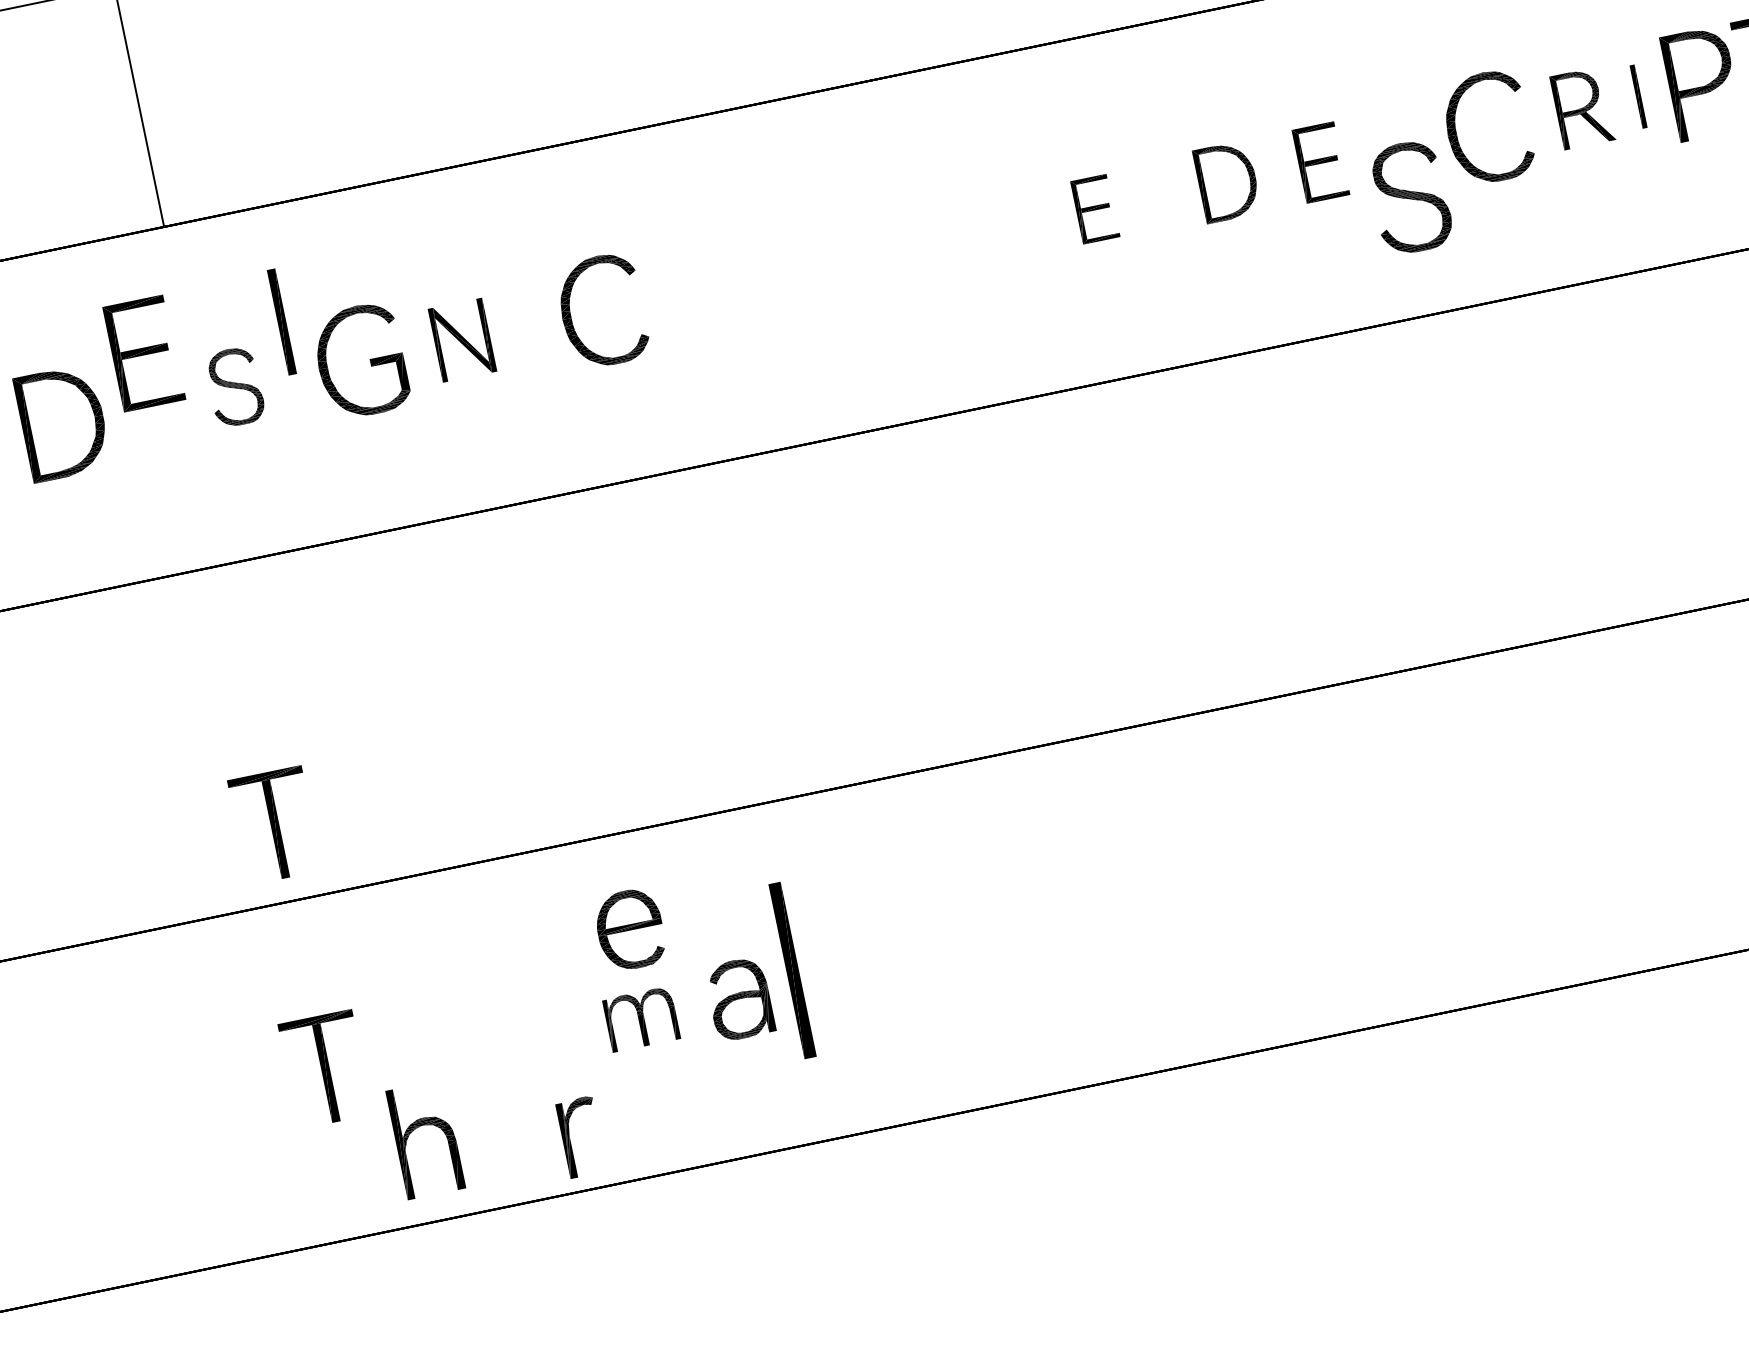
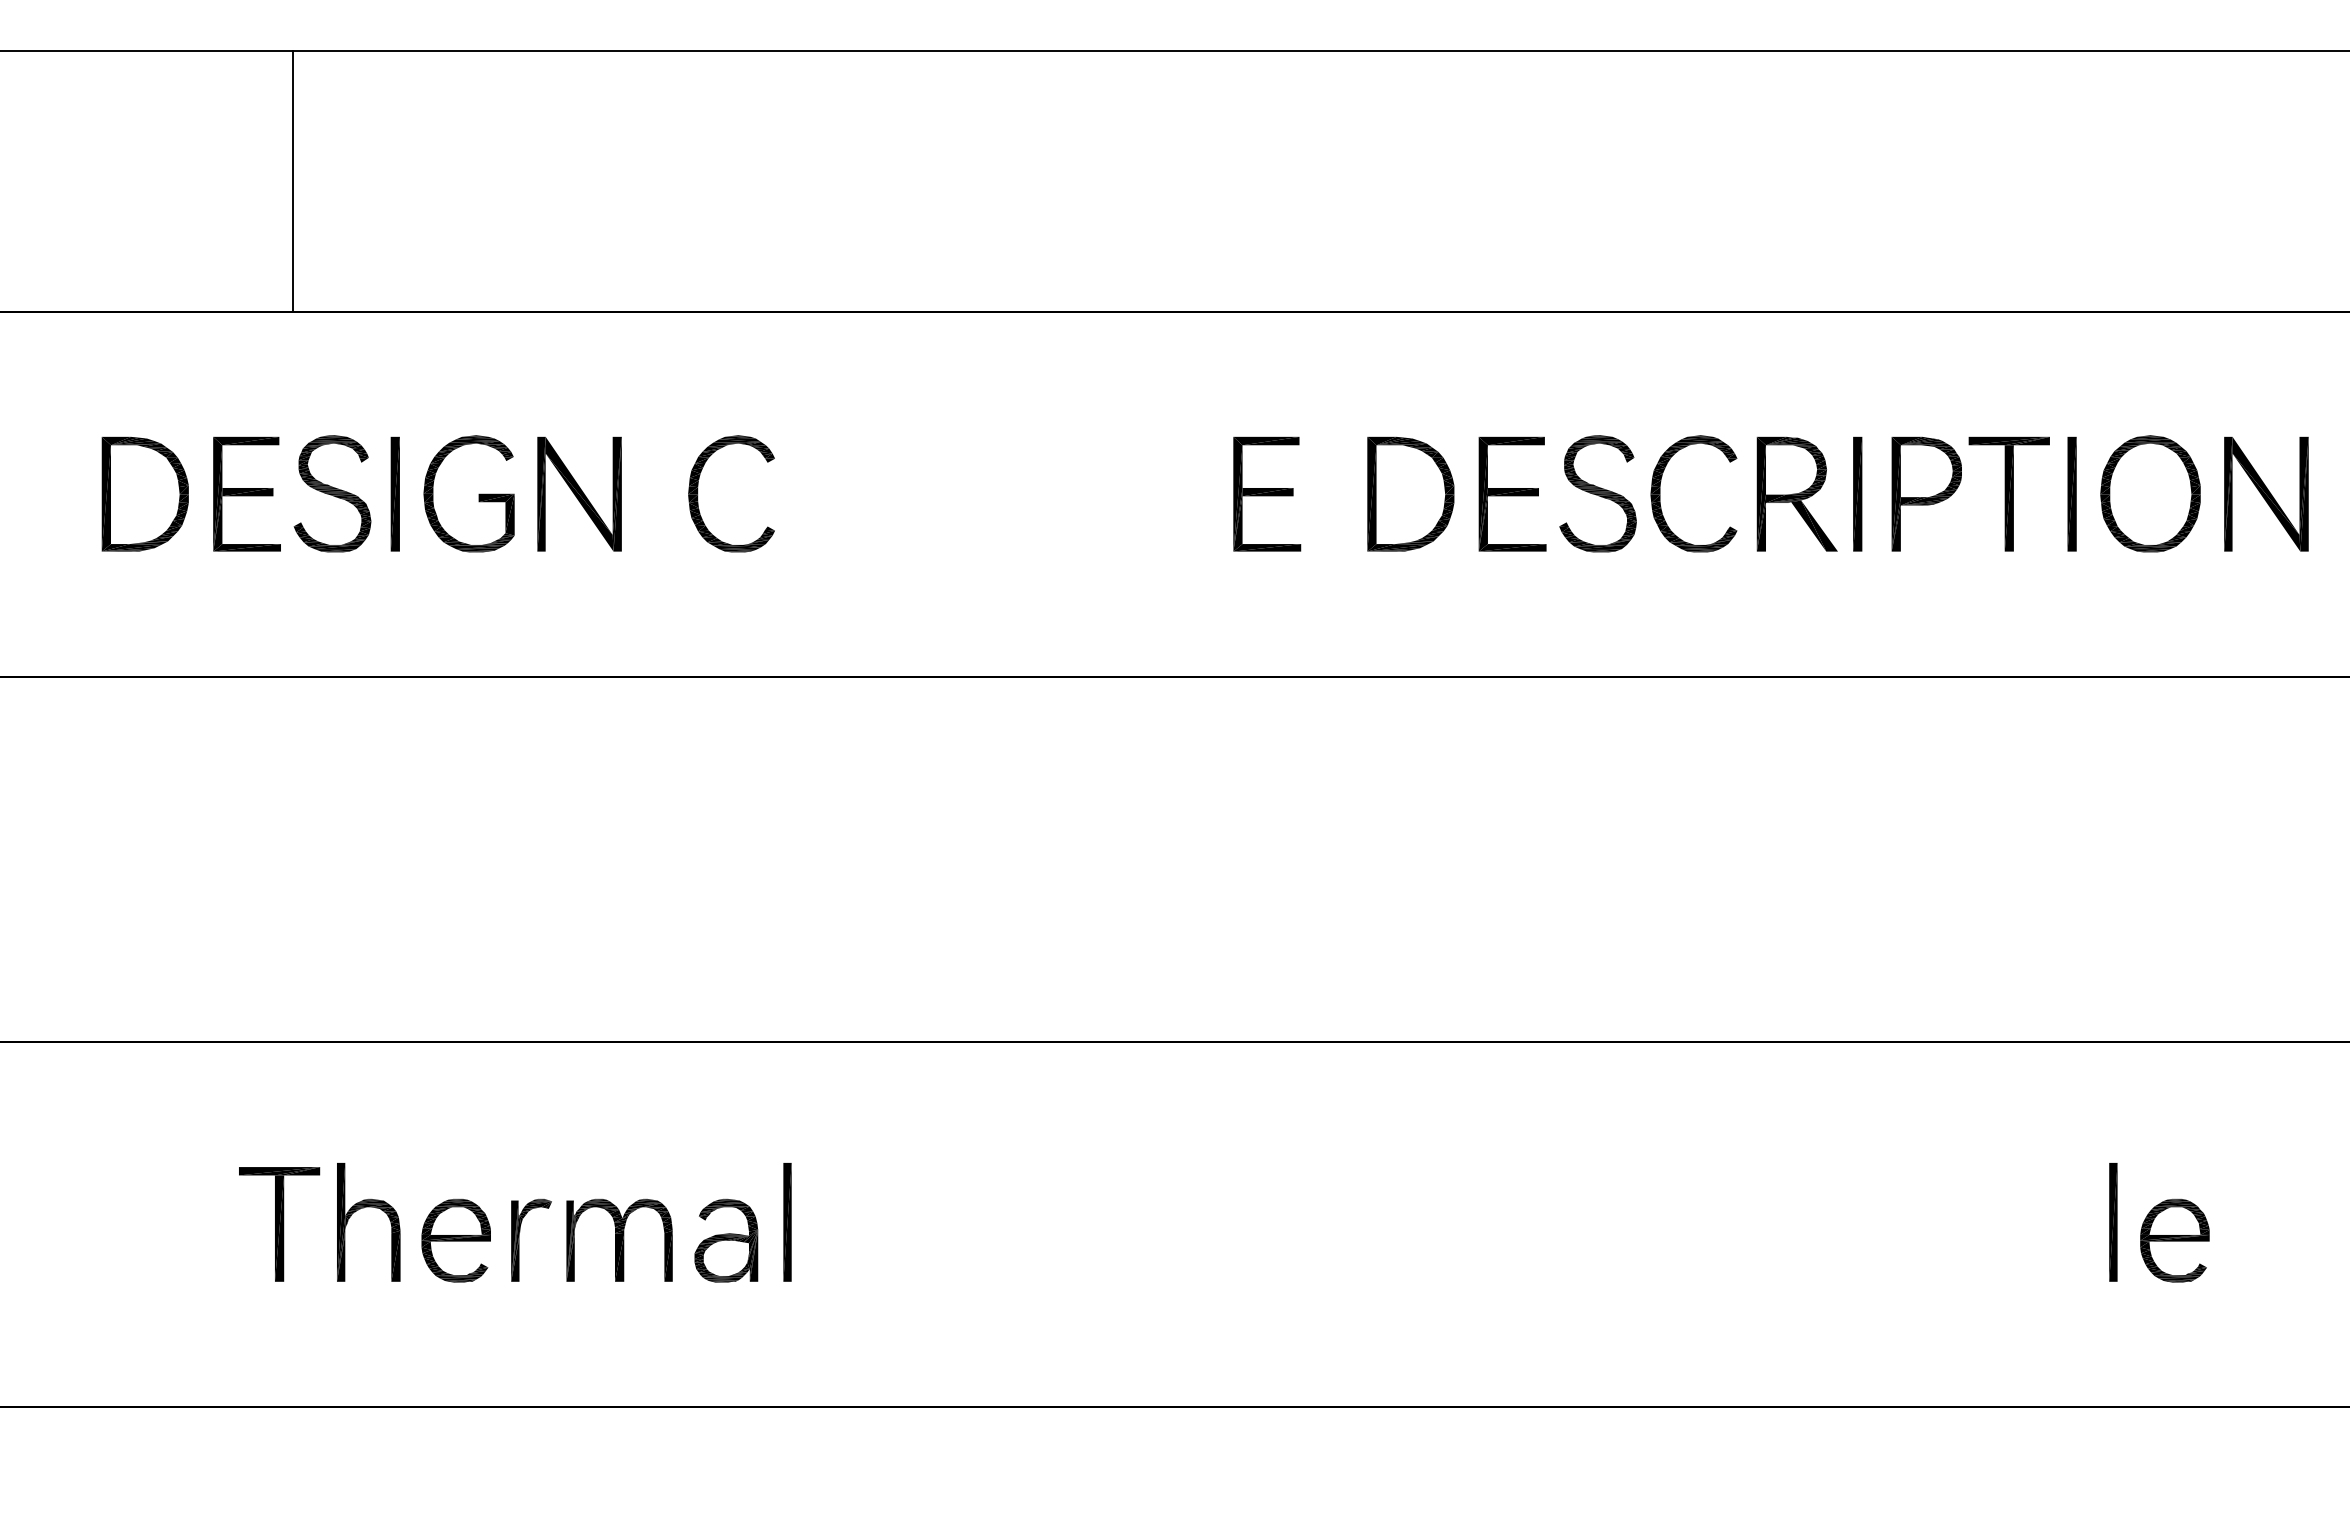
part: (1638, 96) -> (1857, 493), size x1.67
part: (1582, 107) -> (1796, 493), size x1.43
part: (1320, 161) -> (1512, 493), size x1.43
part: (1226, 181) -> (1410, 493), size x1.43
part: (1409, 197) -> (1597, 493), moved
part: (1095, 208) -> (1267, 493), size x1.67
part: (281, 321) -> (394, 493), moved
part: (462, 339) -> (579, 493), size x1.43
part: (143, 352) -> (246, 493), moved
part: (235, 386) -> (332, 493), size x1.43
part: (275, 825) -> (279, 959), removed
part: (629, 929) -> (455, 1240), moved
part: (792, 970) -> (787, 1222), size x0.62
part: (641, 1019) -> (619, 1240), size x1.43
part: (419, 1127) -> (364, 1208), moved
part: (570, 1139) -> (519, 1240), moved

